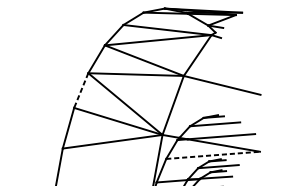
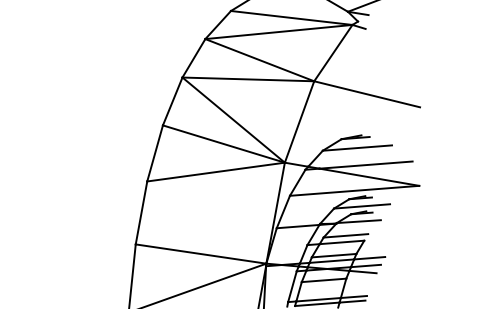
line: (81, 90) -> (172, 101), dashed -> solid
line: (213, 155) -> (354, 190), dashed -> solid

